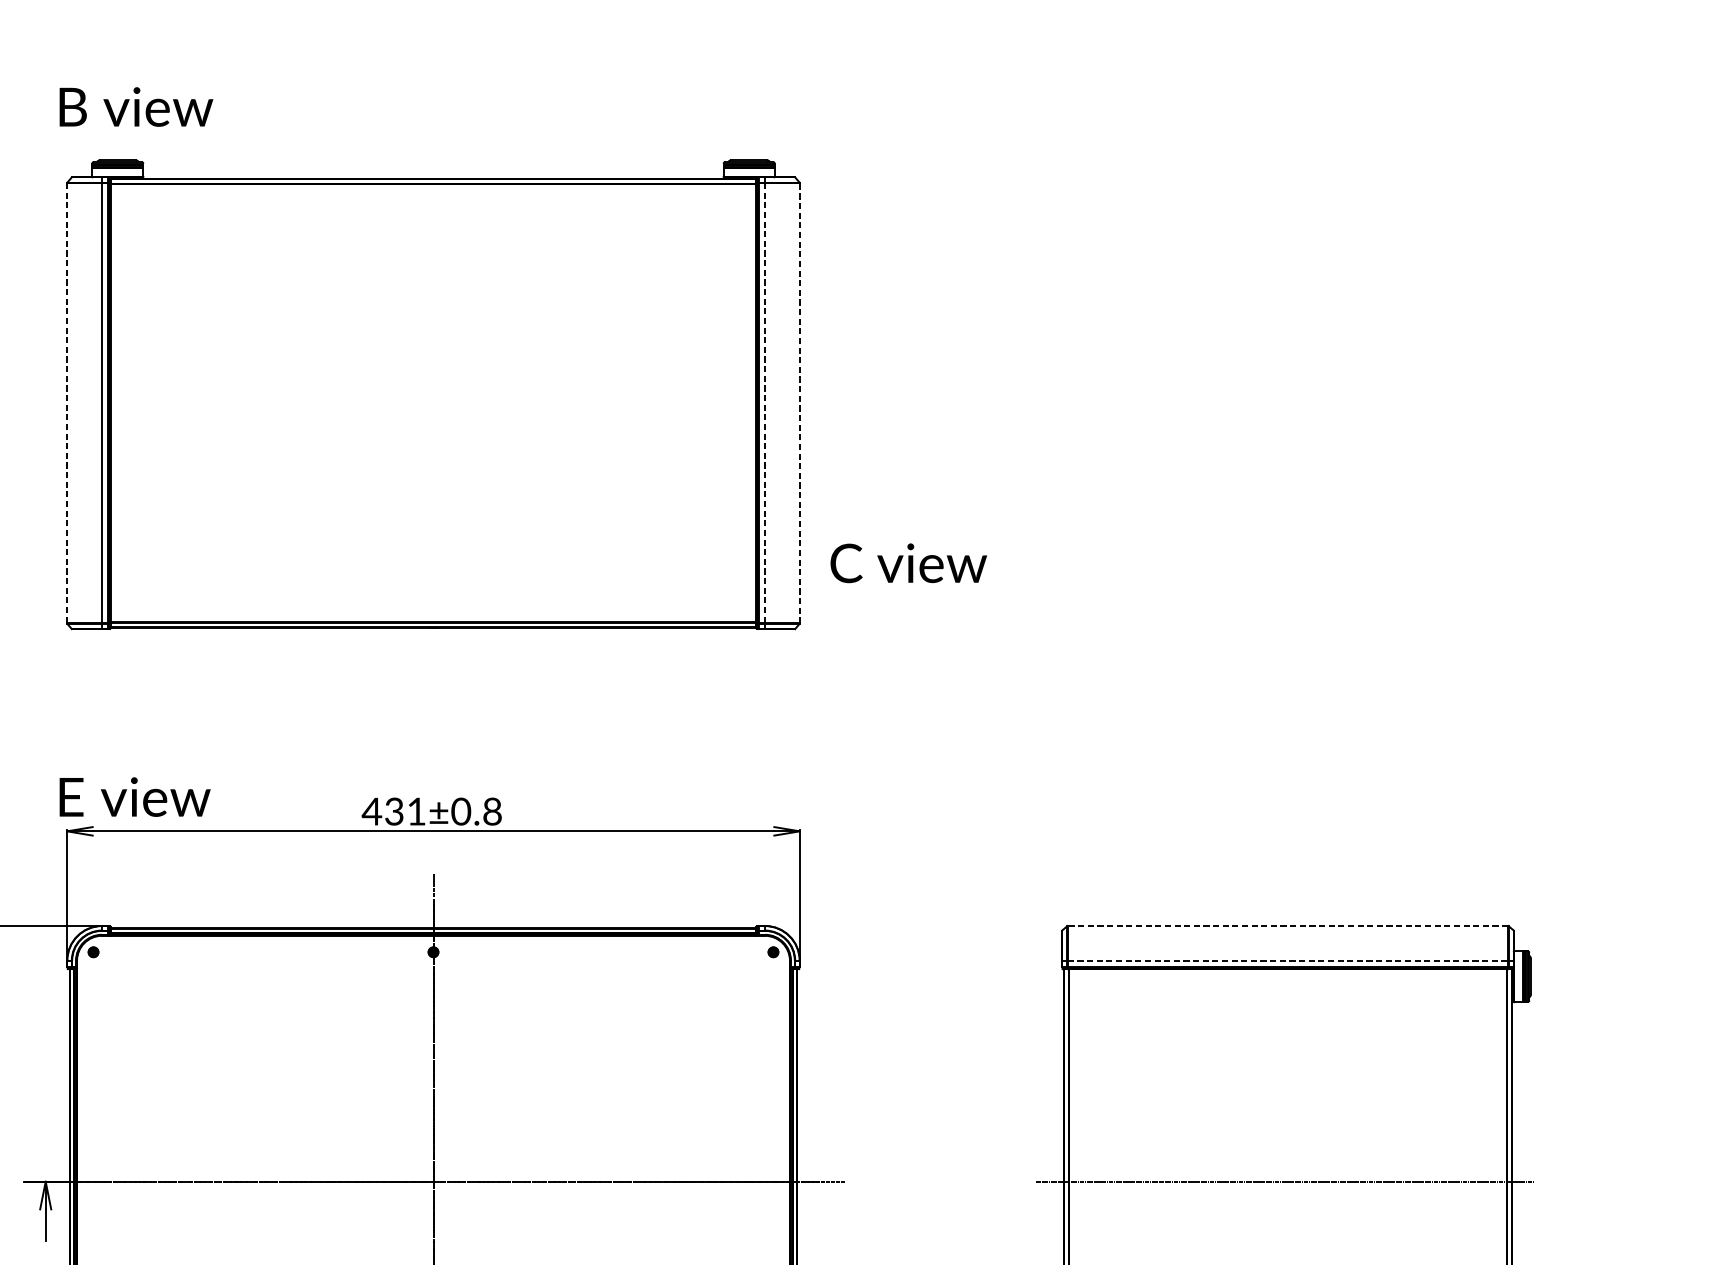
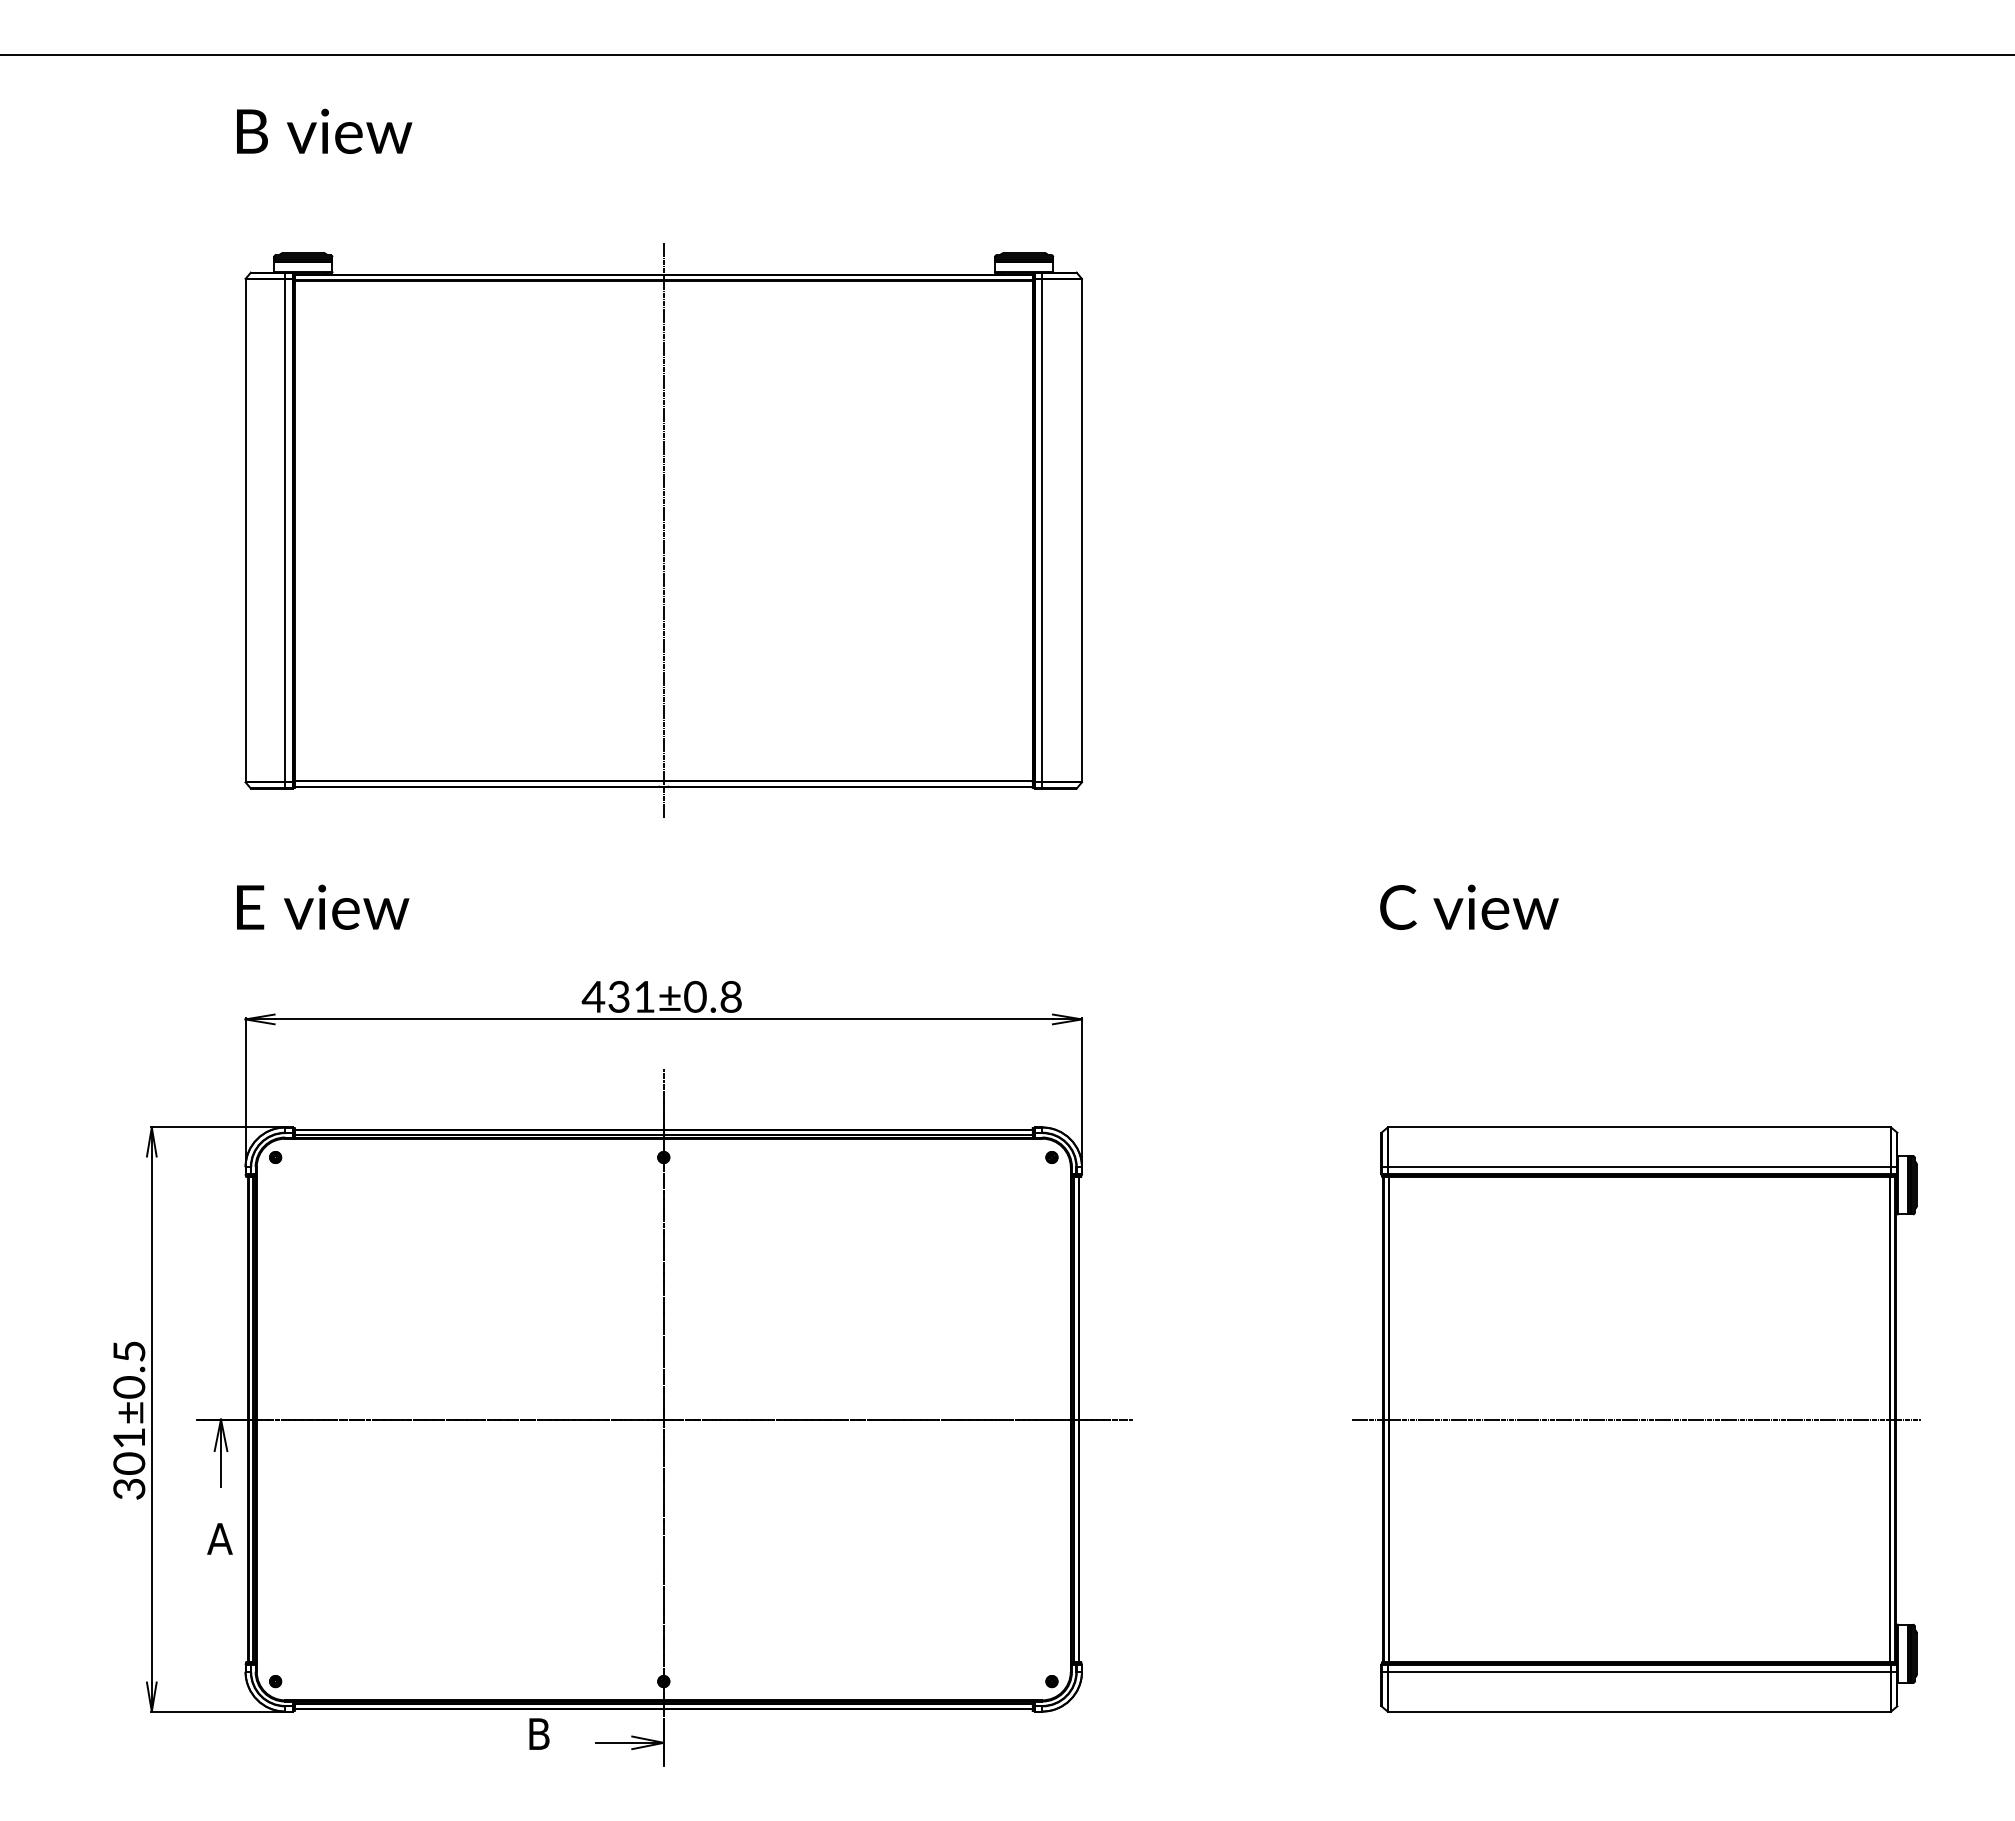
text: (136, 106) -> (324, 130), moved
line: (433, 403) -> (663, 530), added
line: (800, 403) -> (1082, 530), dashed -> solid
line: (67, 404) -> (245, 531), dashed -> solid
line: (765, 404) -> (1042, 531), dashed -> solid
text: (908, 562) -> (1469, 906), moved
text: (135, 796) -> (323, 906), moved
line: (1287, 925) -> (1638, 1127), dashed -> solid
line: (1288, 961) -> (1639, 1167), dashed -> solid

